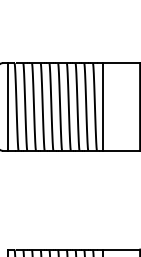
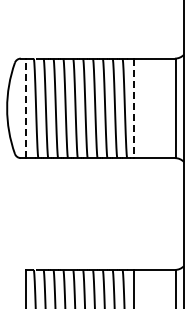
line: (7, 107) -> (25, 108), solid -> dashed
line: (102, 107) -> (133, 108), solid -> dashed

